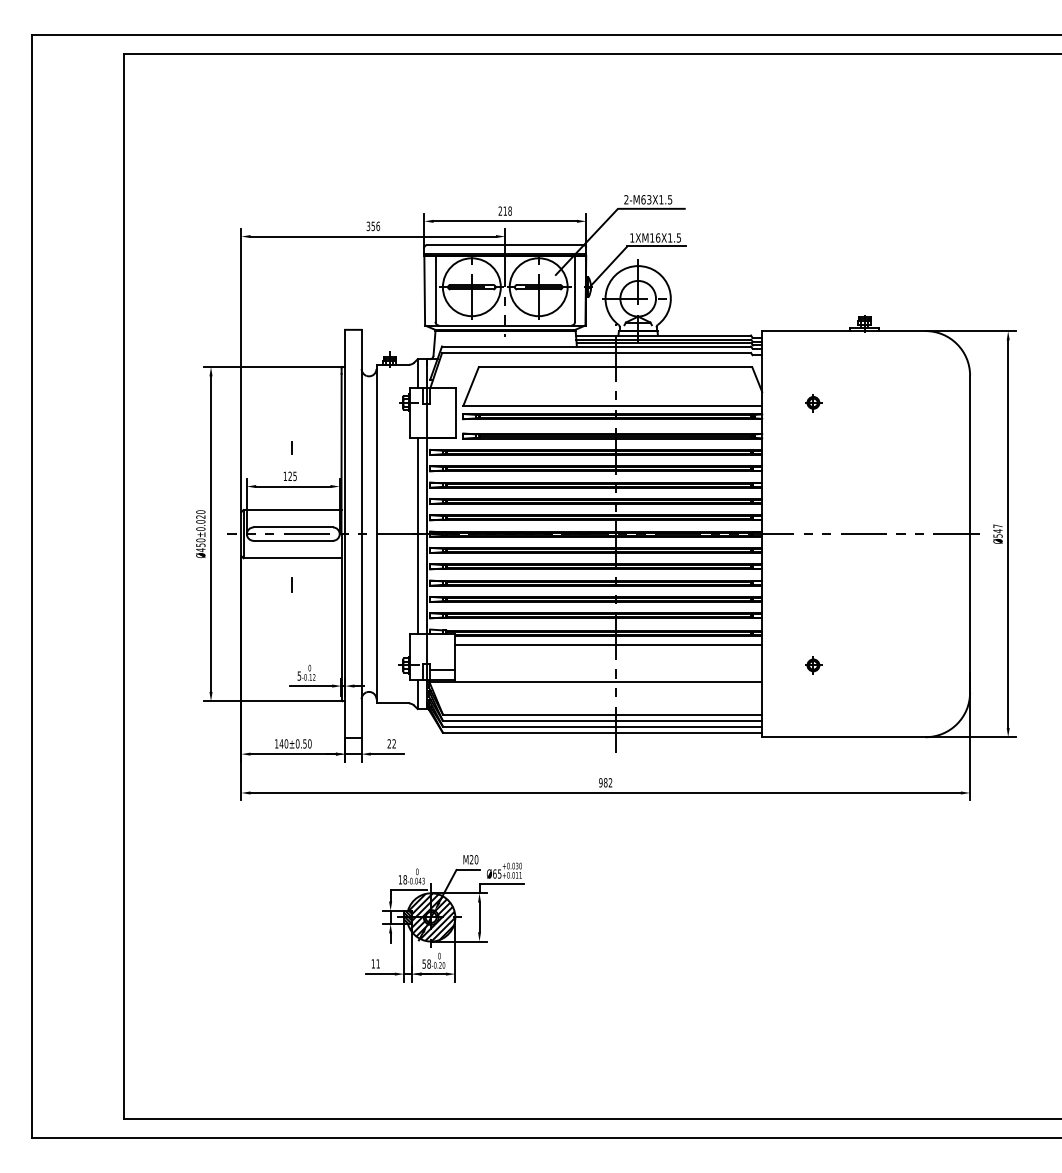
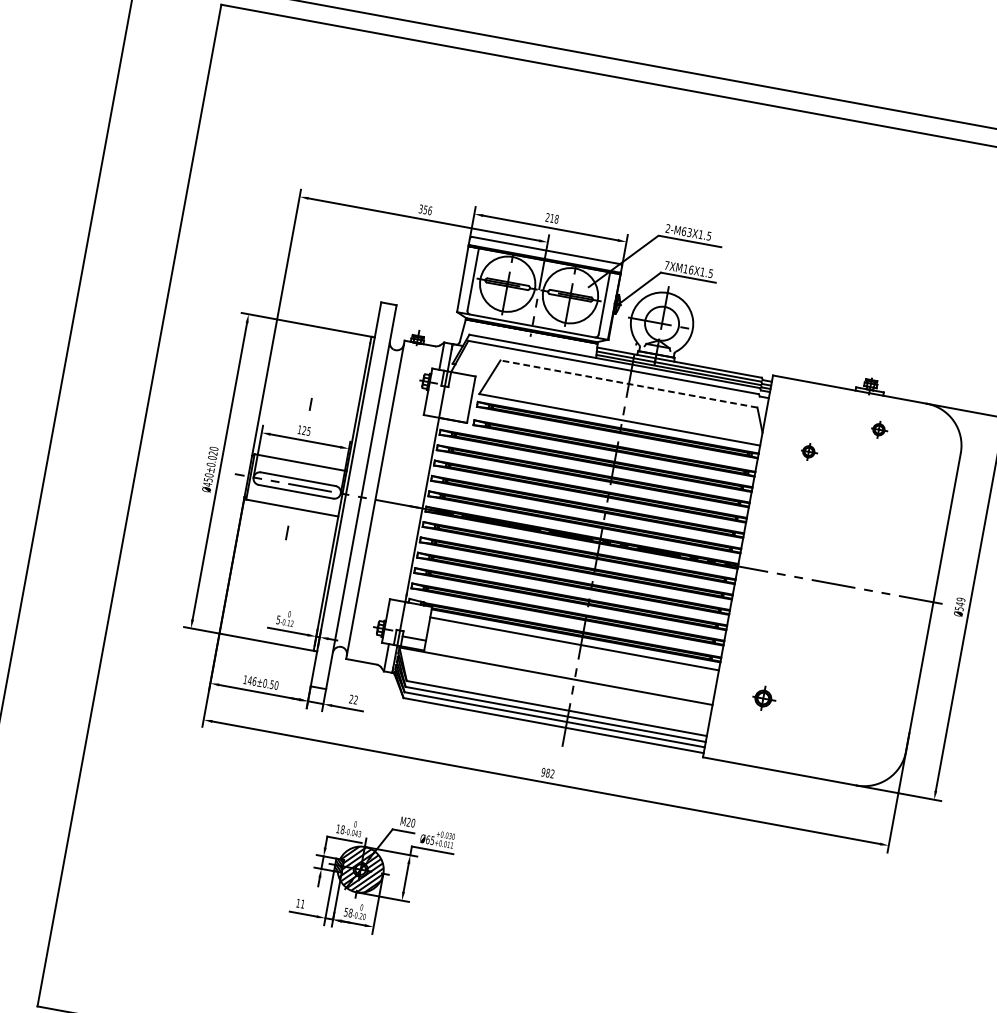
text: (632, 237) -> (667, 265), 1XM16X1.5 -> 7XM16X1.5
line: (615, 367) -> (628, 384), solid -> dashed
part: (881, 367) -> (878, 430), added
text: (997, 526) -> (960, 599), Ø547 -> Ø549
line: (417, 535) -> (413, 508), removed
part: (813, 665) -> (763, 698), size x1.4
text: (286, 743) -> (254, 681), 140 -> 146

